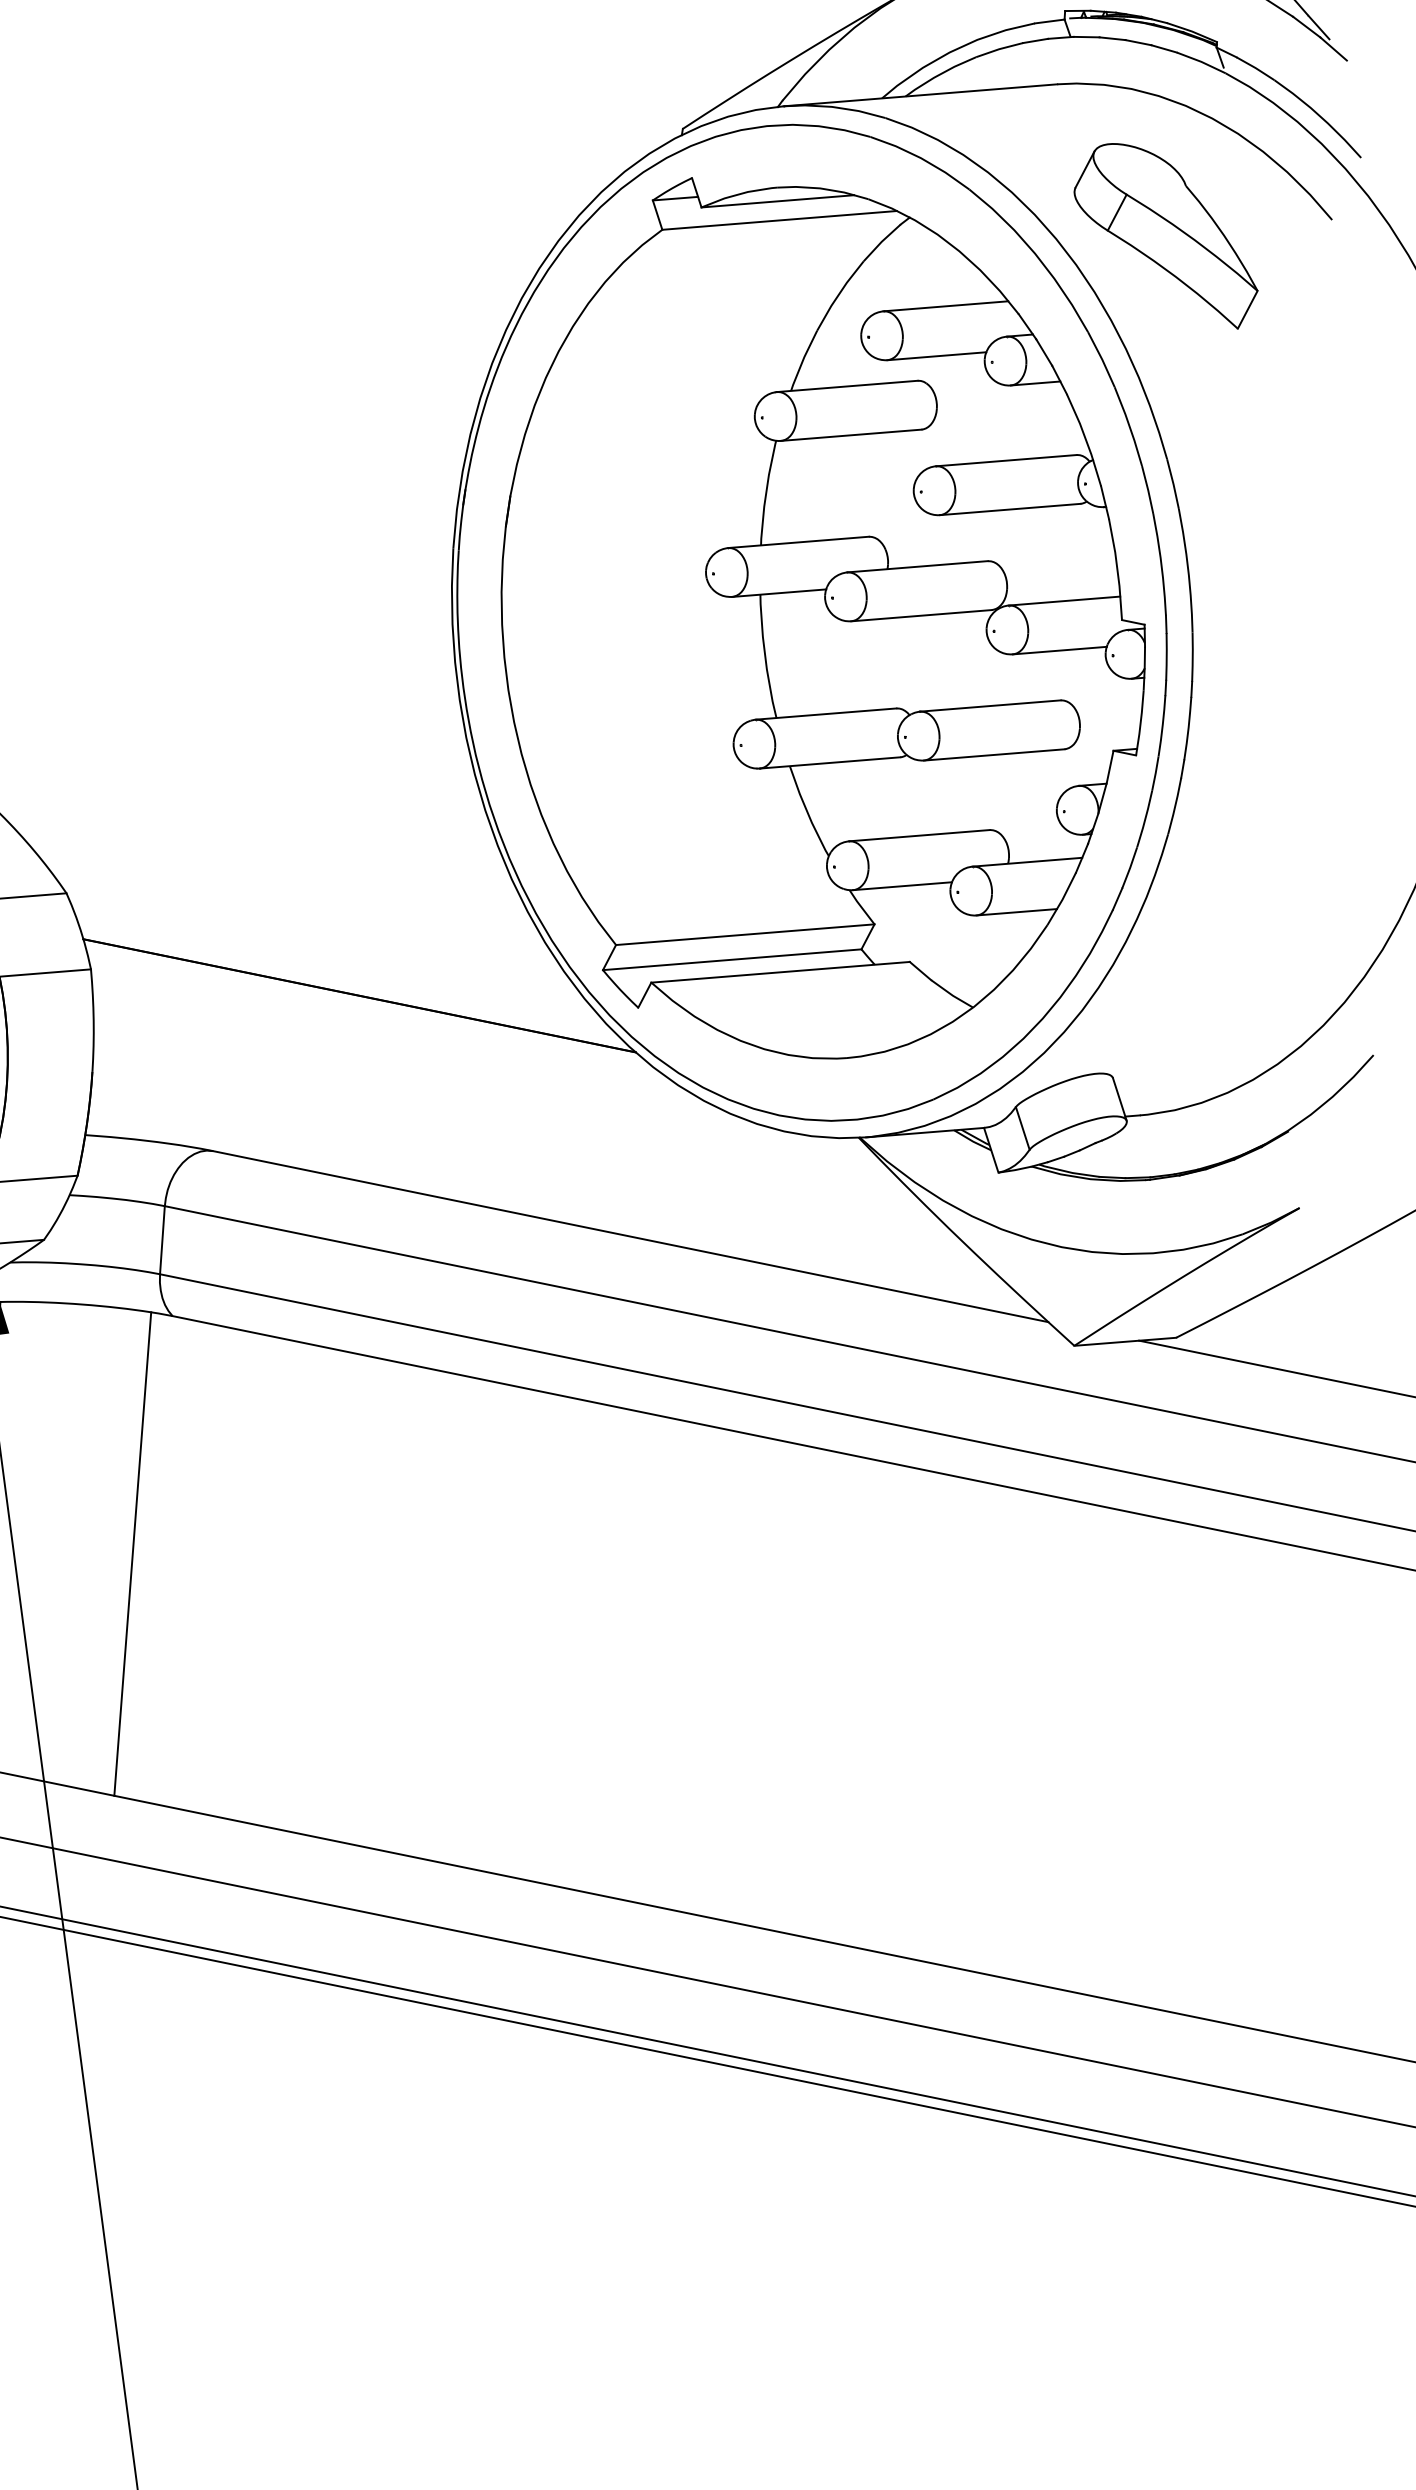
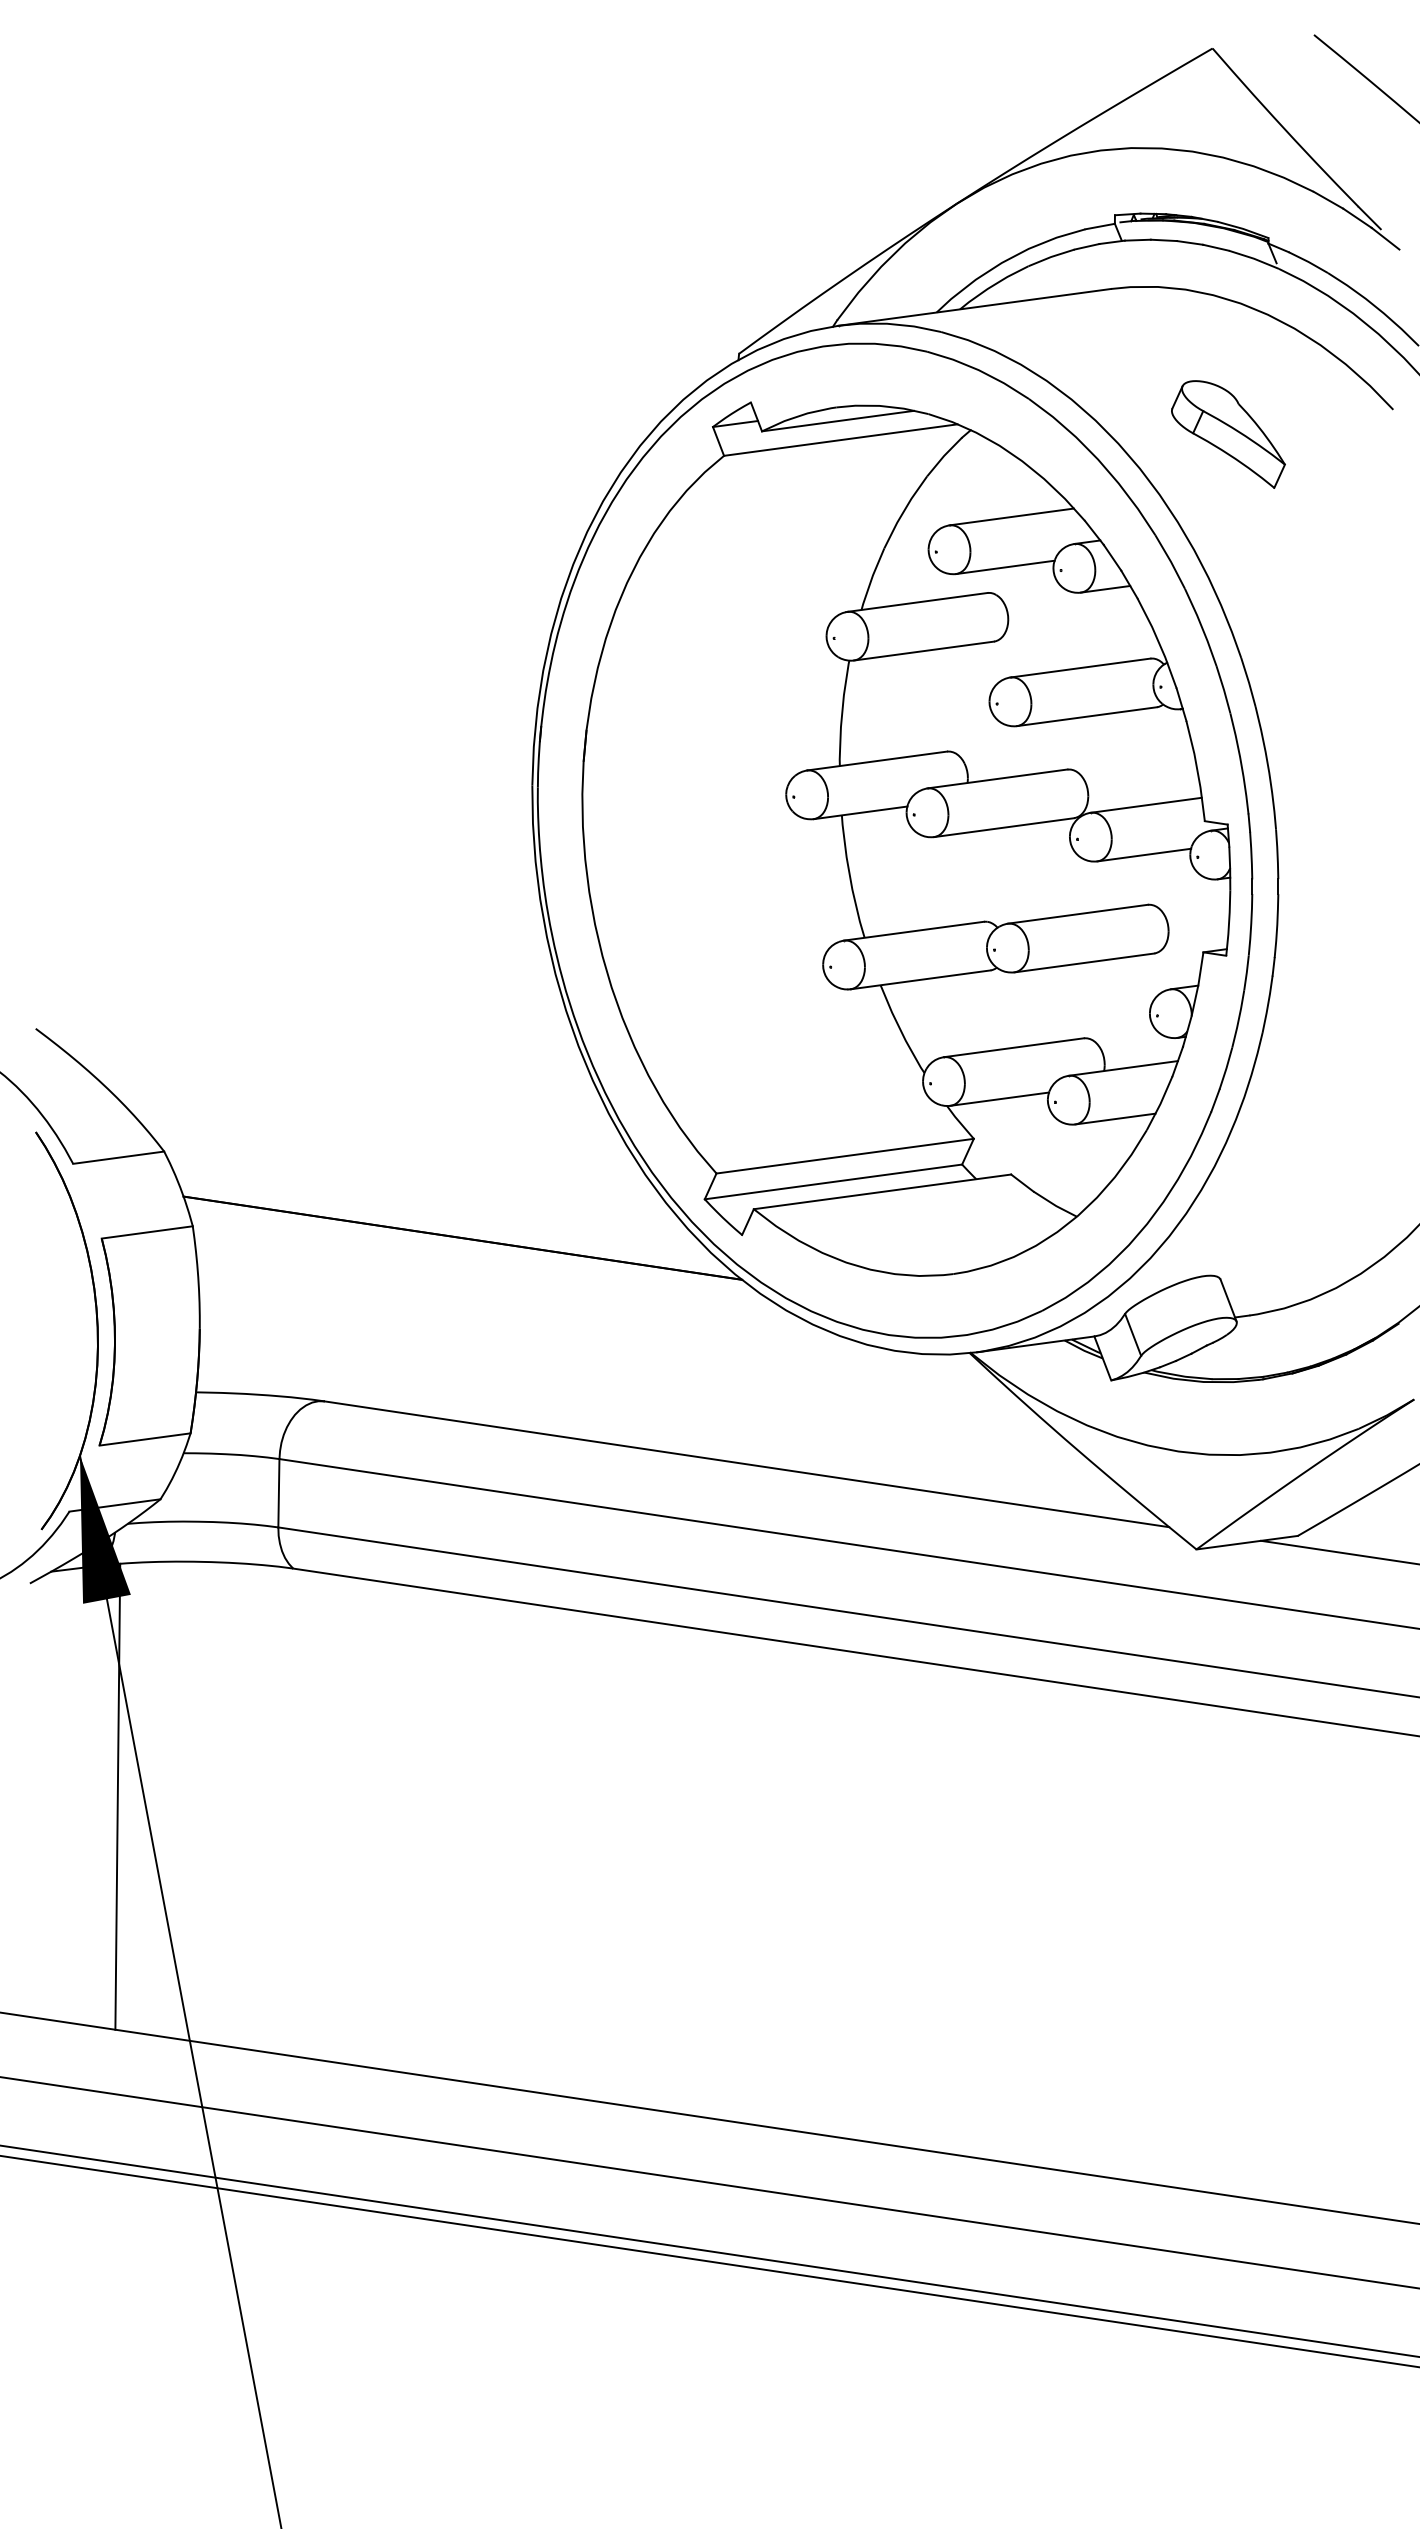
part: (1166, 235) -> (1228, 434), size x0.6
line: (132, 1553) -> (265, 1808), removed

